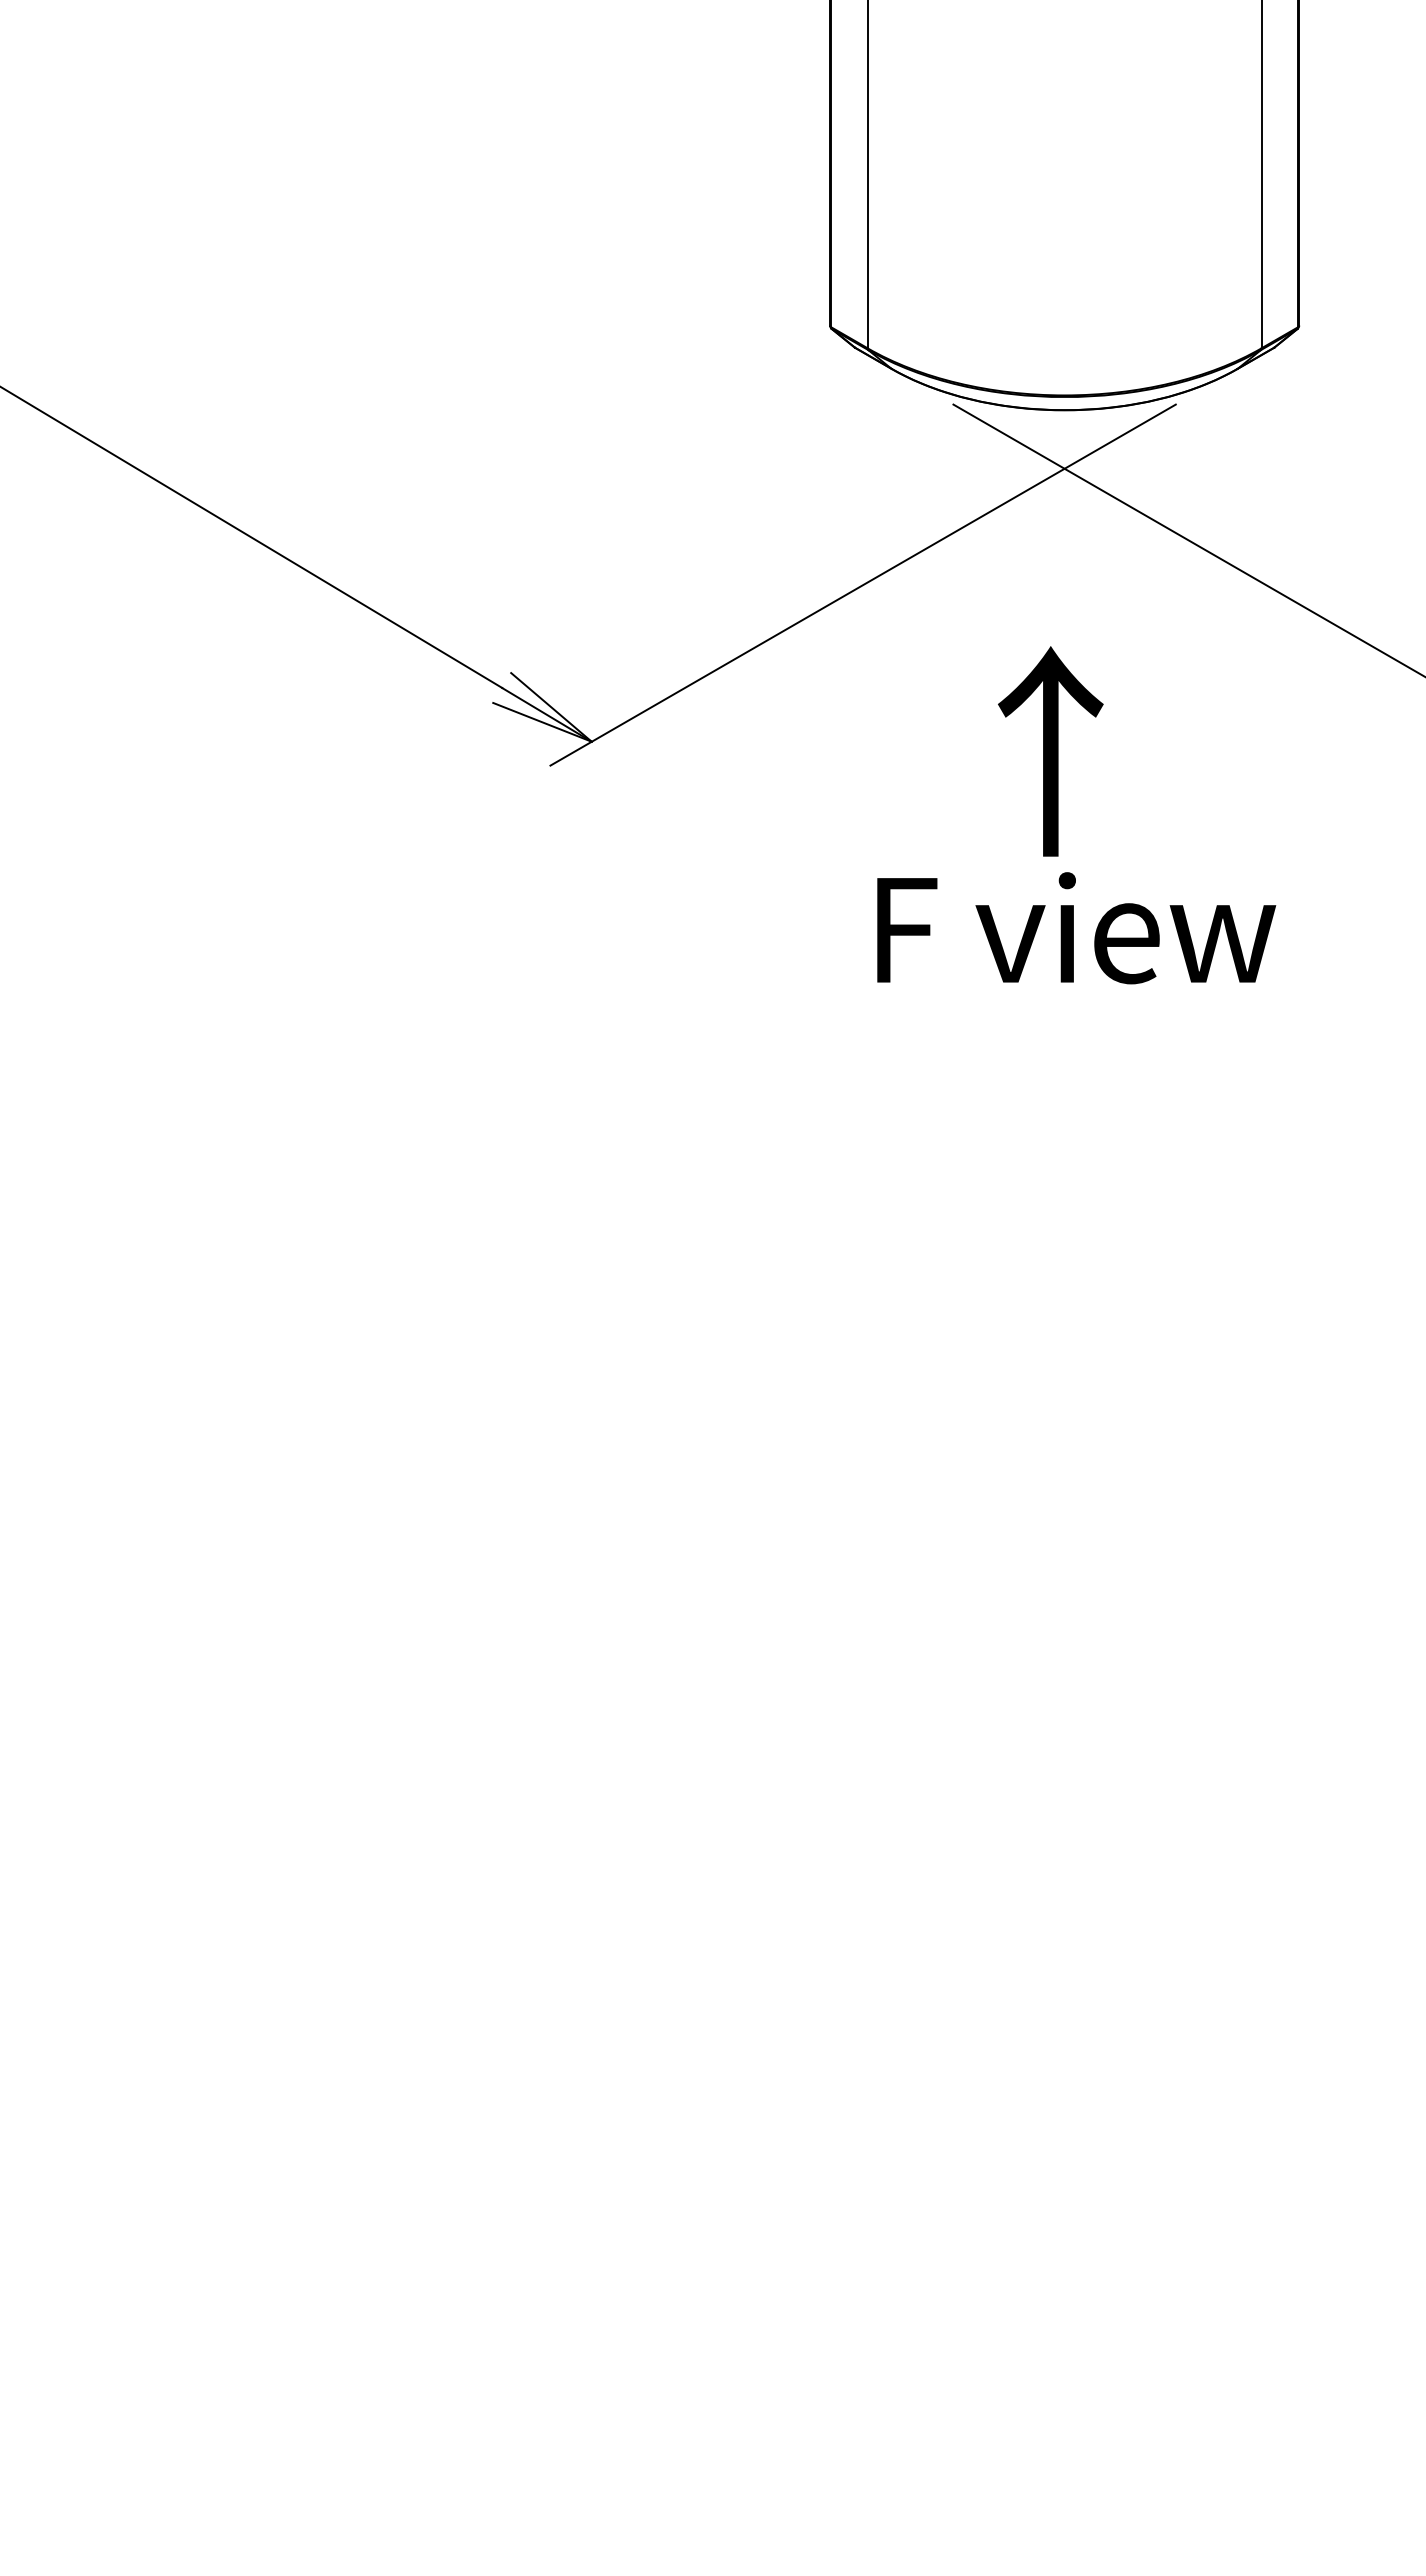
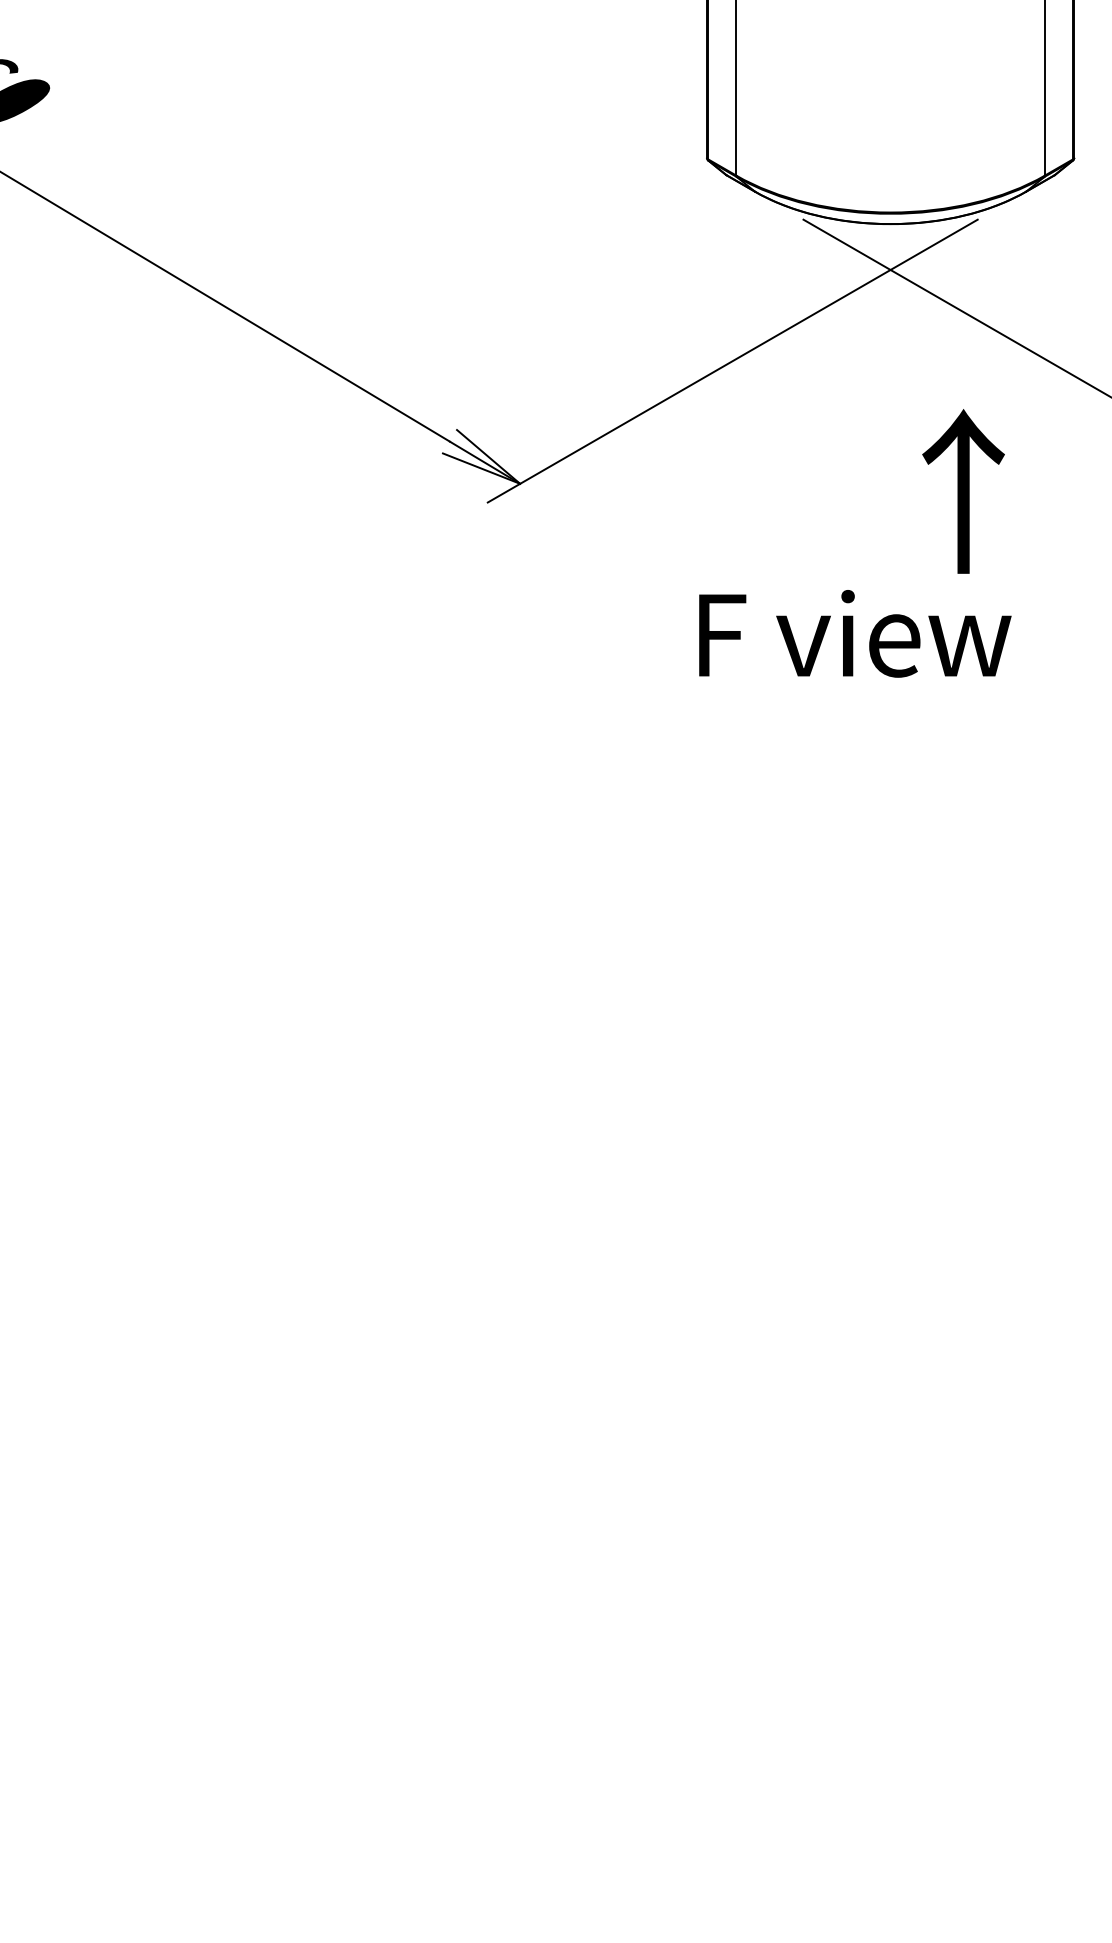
text: (1050, 751) -> (963, 491), moved
text: (1076, 928) -> (855, 634), moved

